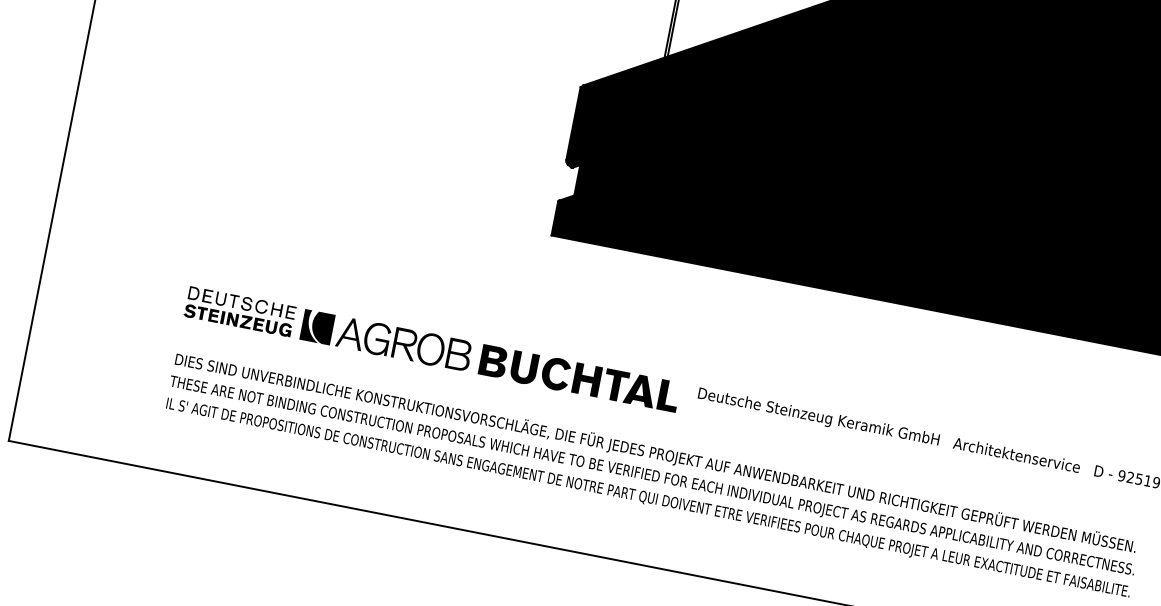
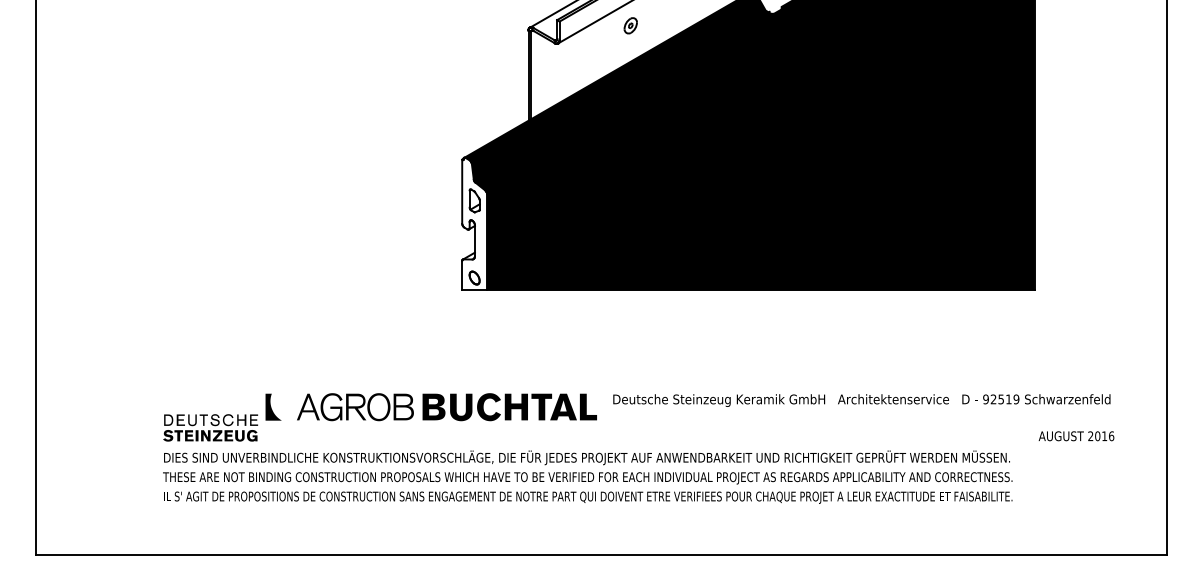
fill: (580, 162) -> (474, 223), removed
part: (239, 311) -> (210, 427), moved
fill: (322, 327) -> (283, 406), removed

